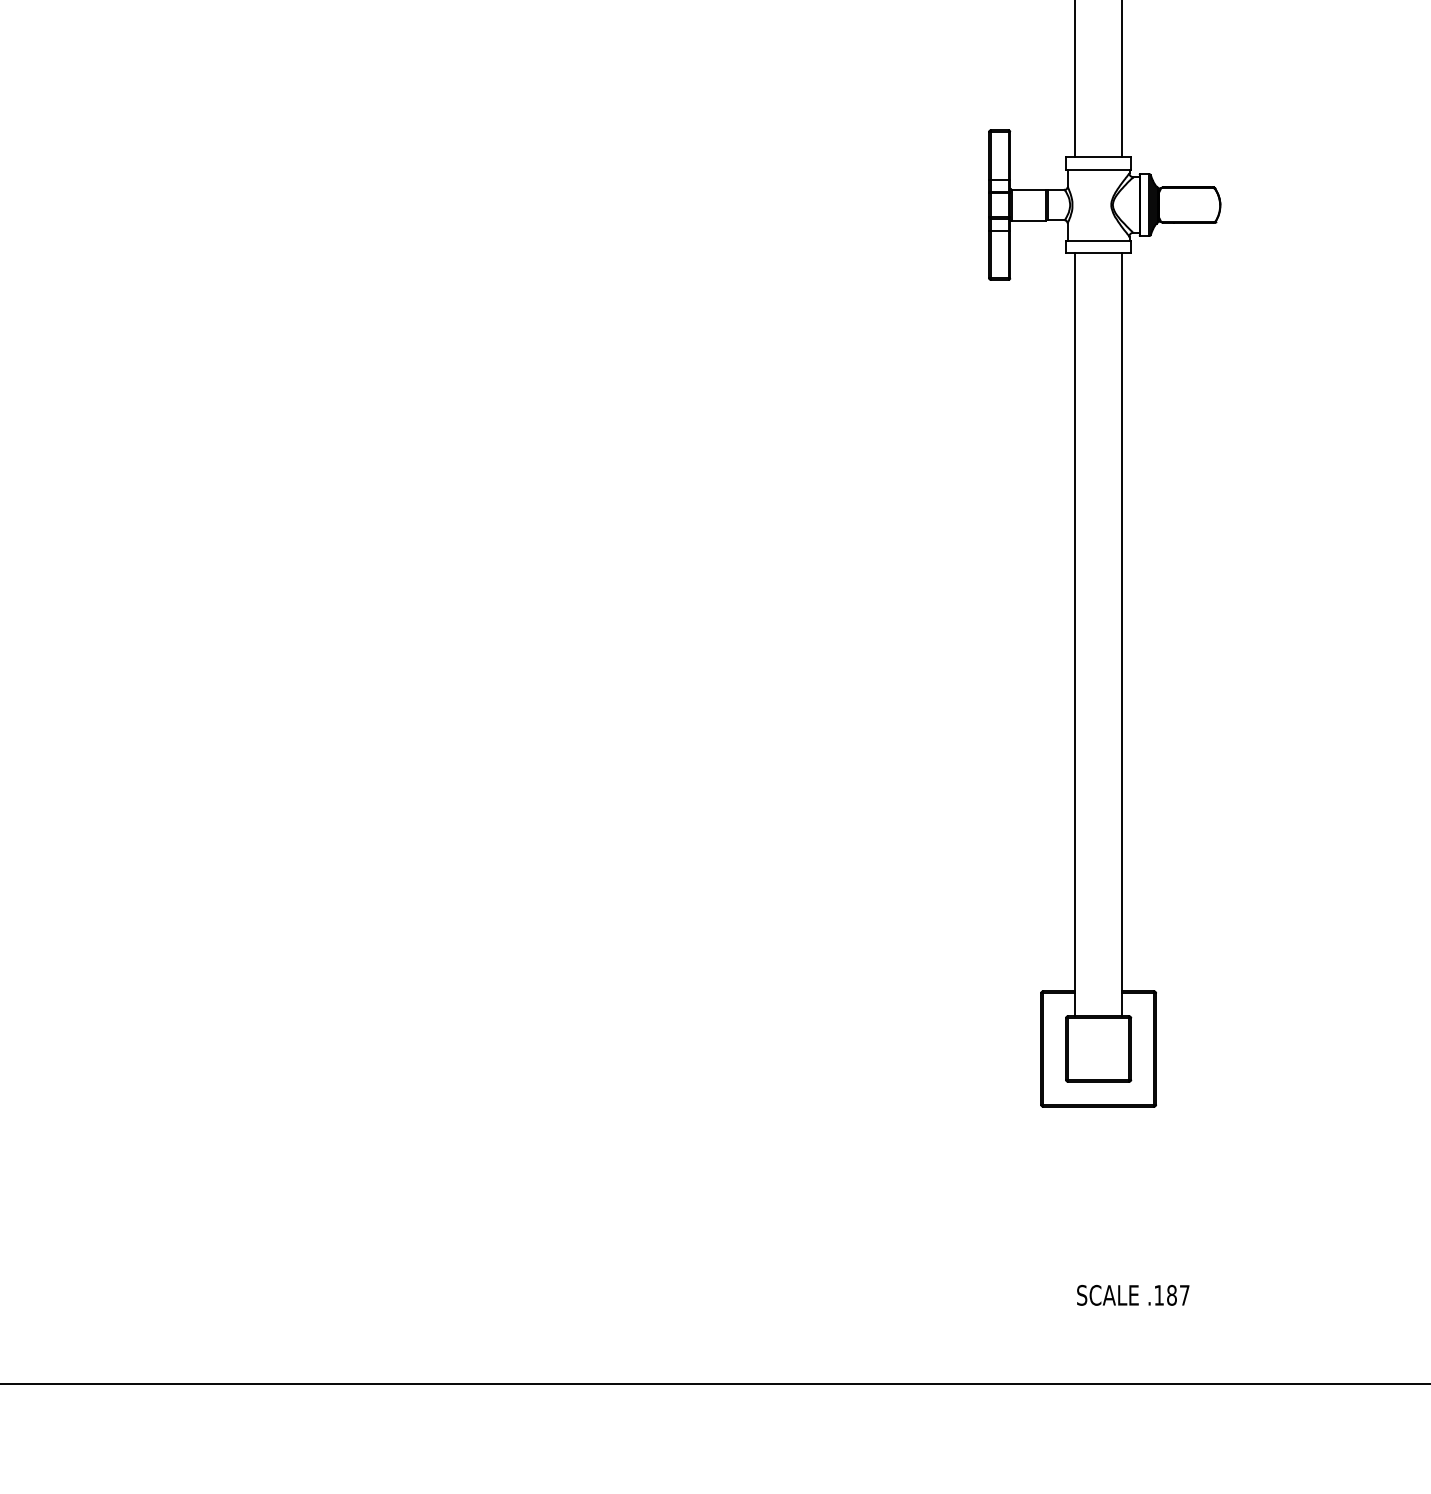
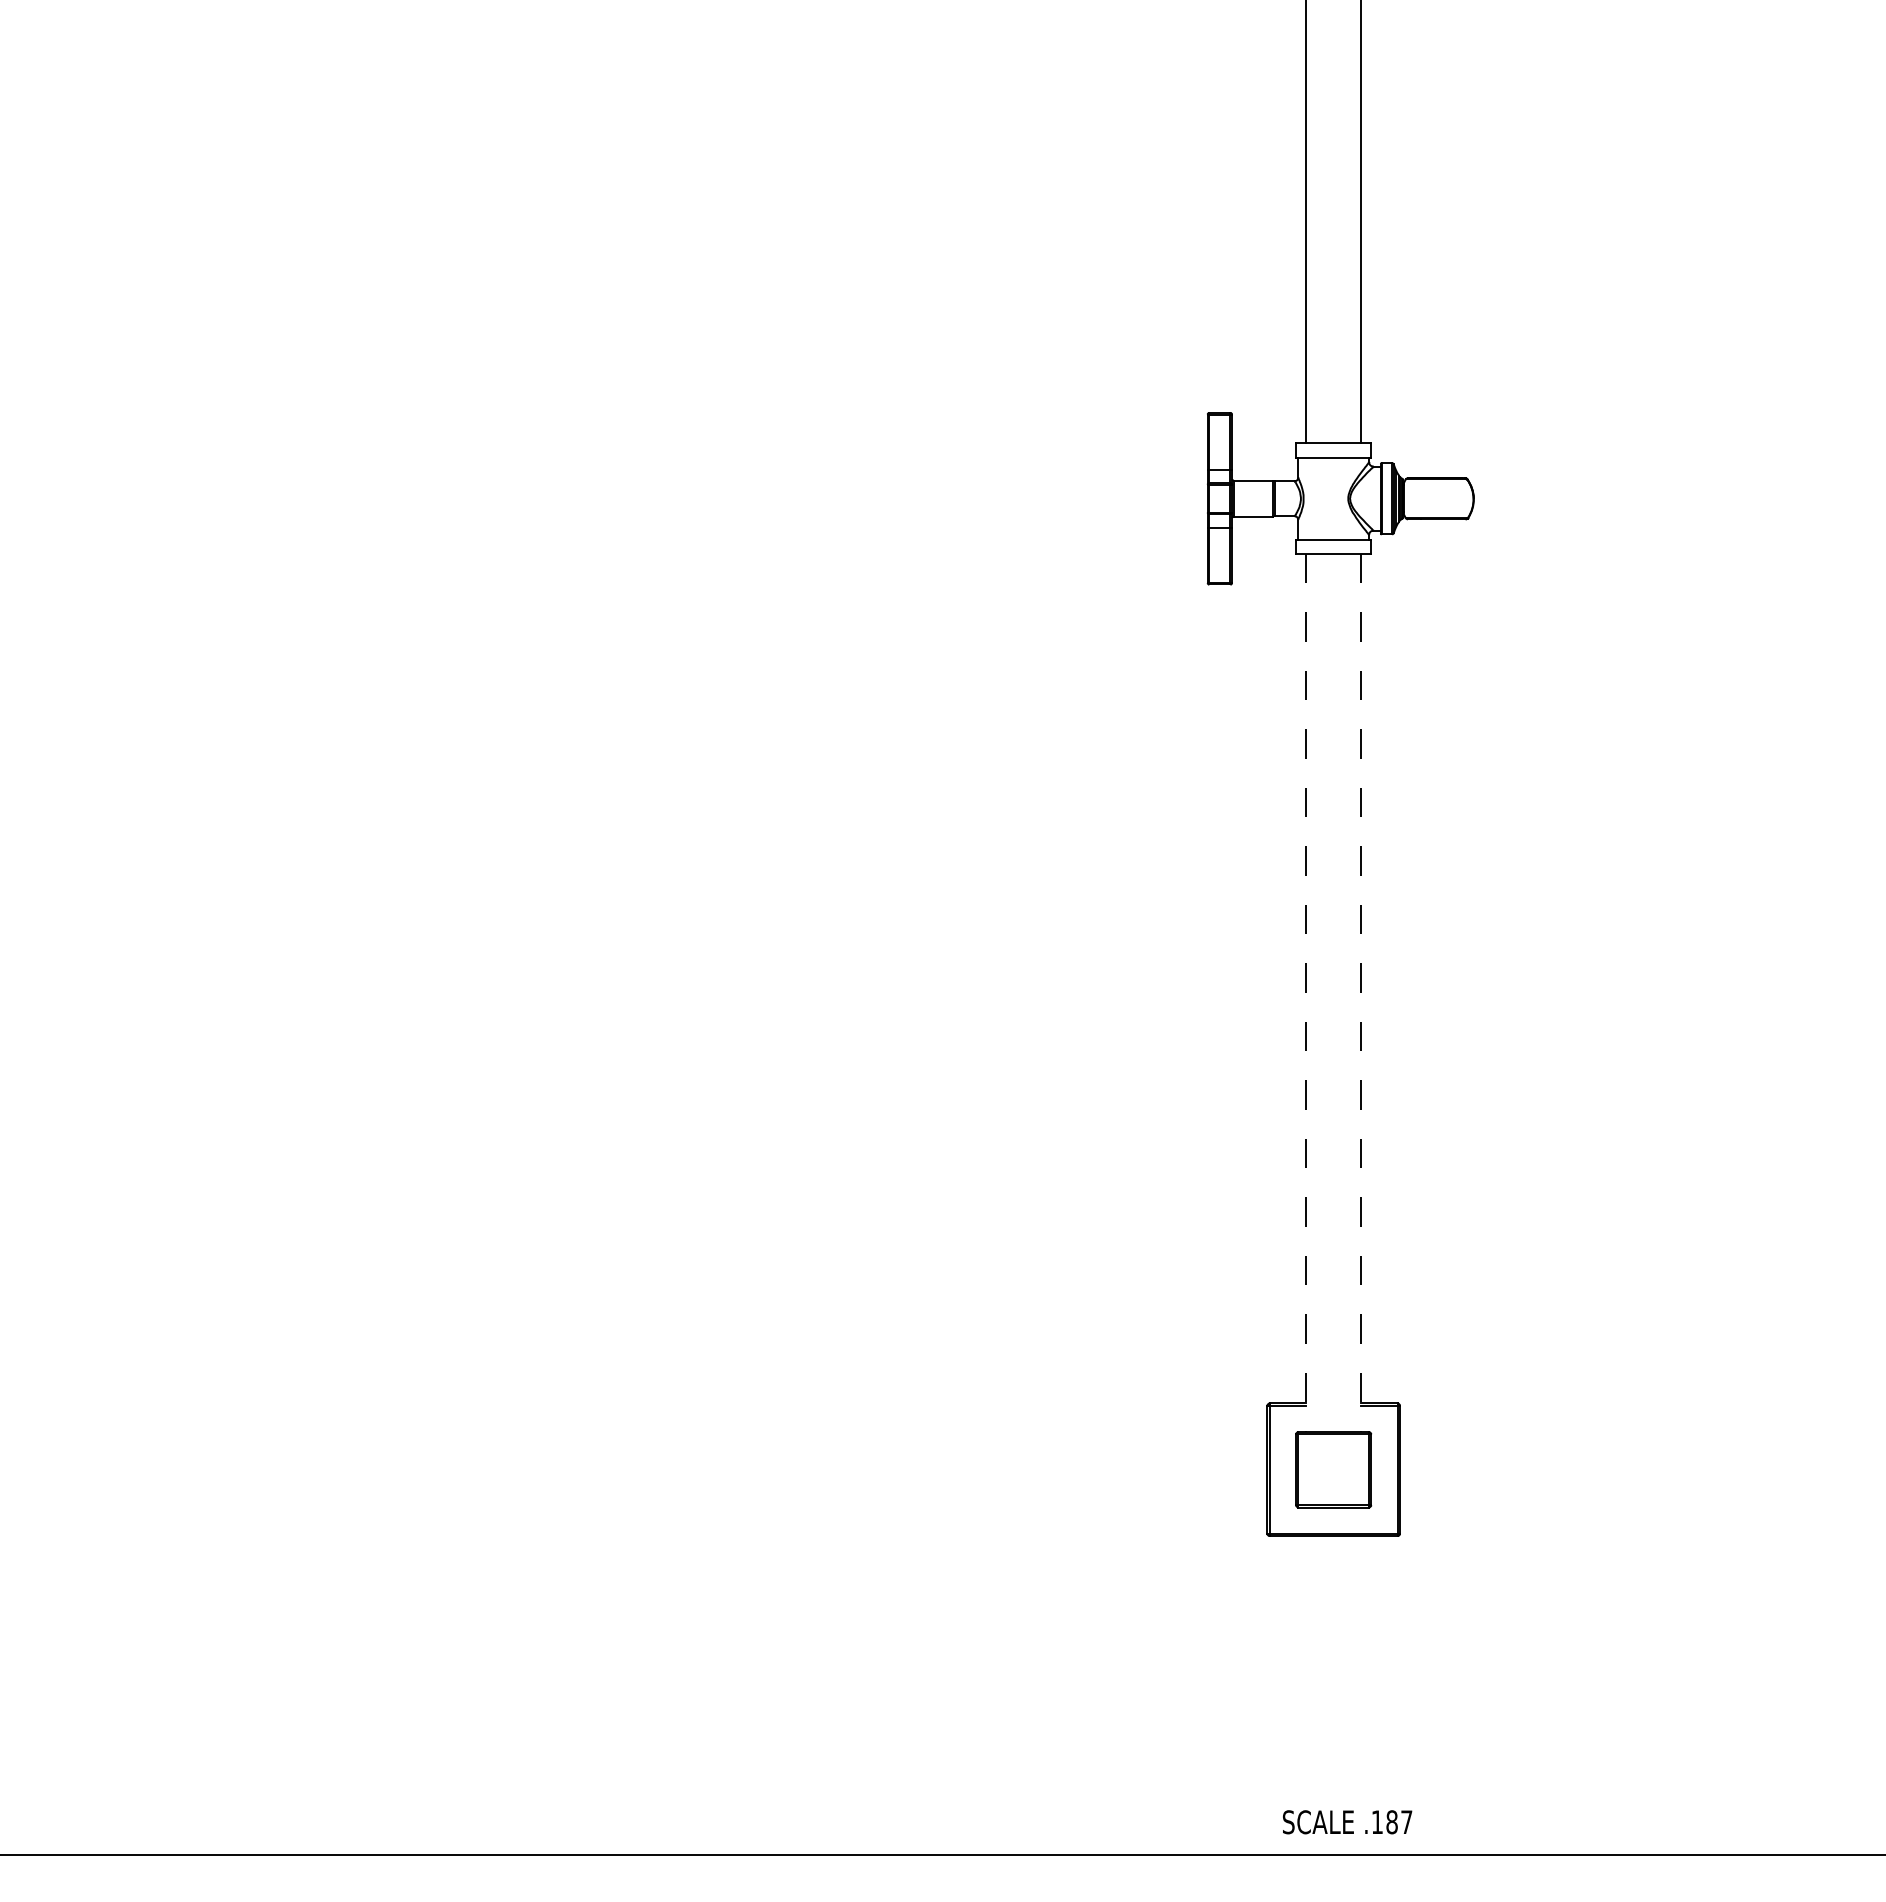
line: (1074, 635) -> (1306, 993), solid -> dashed
line: (1121, 635) -> (1360, 993), solid -> dashed
text: (1133, 1295) -> (1347, 1822), moved

